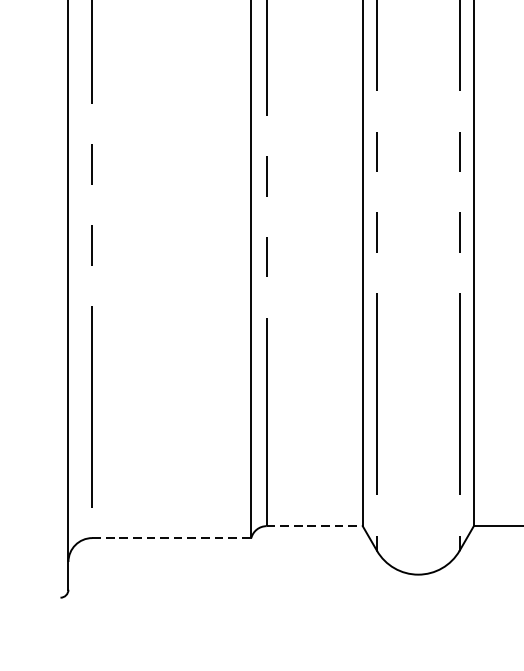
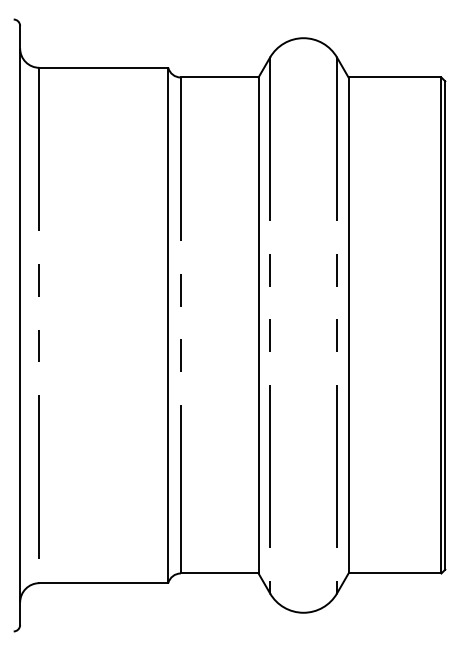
line: (314, 526) -> (219, 573), dashed -> solid
line: (172, 538) -> (104, 583), dashed -> solid

